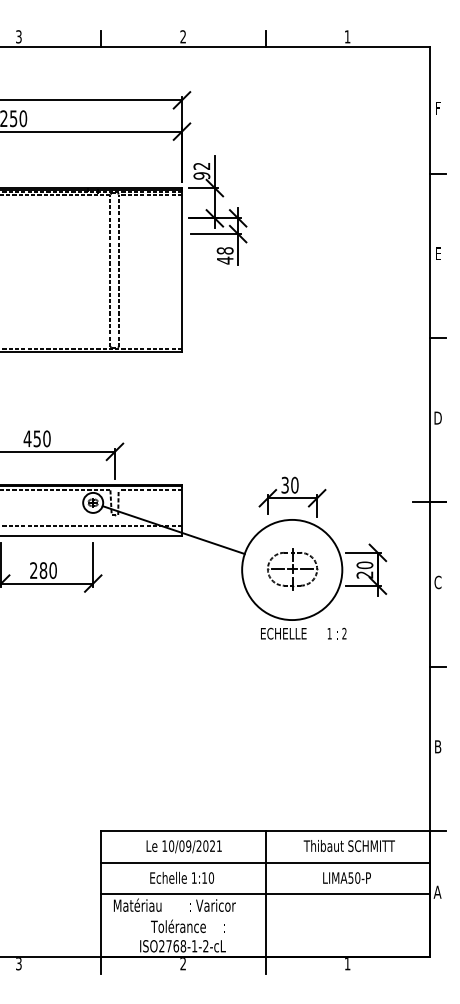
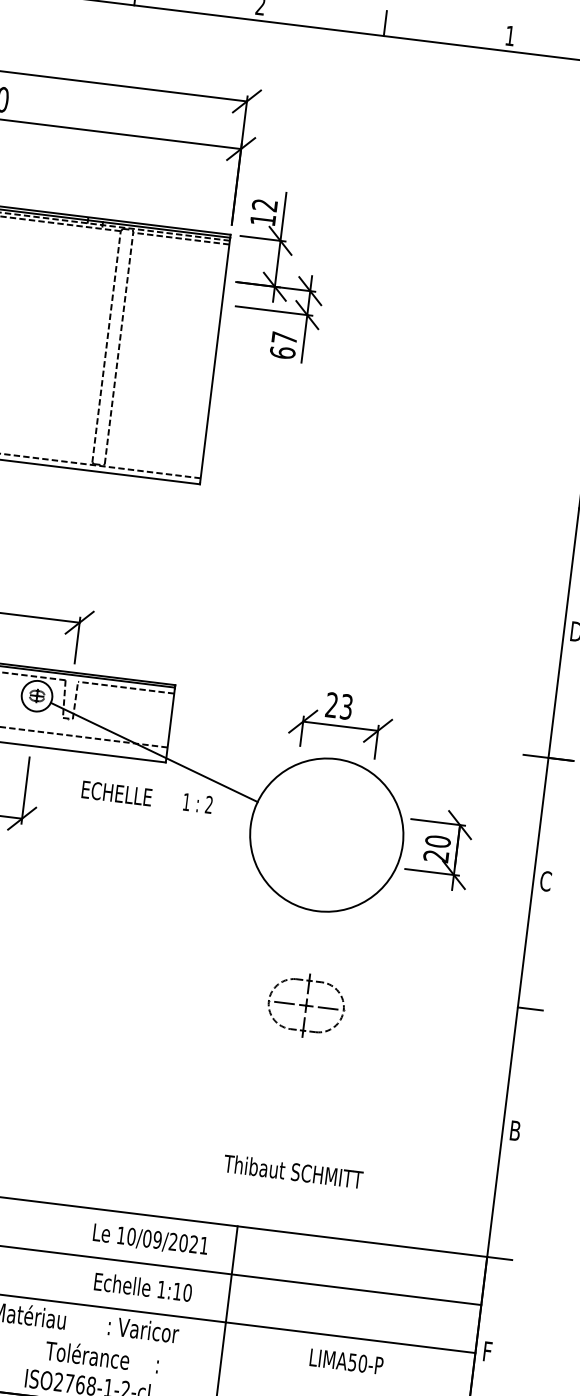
text: (201, 175) -> (262, 219), 92 -> 12
text: (224, 255) -> (282, 344), 48 -> 67
text: (289, 484) -> (338, 704), 30 -> 23
part: (292, 569) -> (306, 1006), moved
text: (303, 633) -> (146, 796), moved
text: (348, 845) -> (292, 1170), moved
text: (183, 846) -> (149, 1239), moved
text: (181, 877) -> (142, 1286), moved
text: (346, 877) -> (345, 1360), moved
text: (437, 891) -> (487, 1350), A -> F

